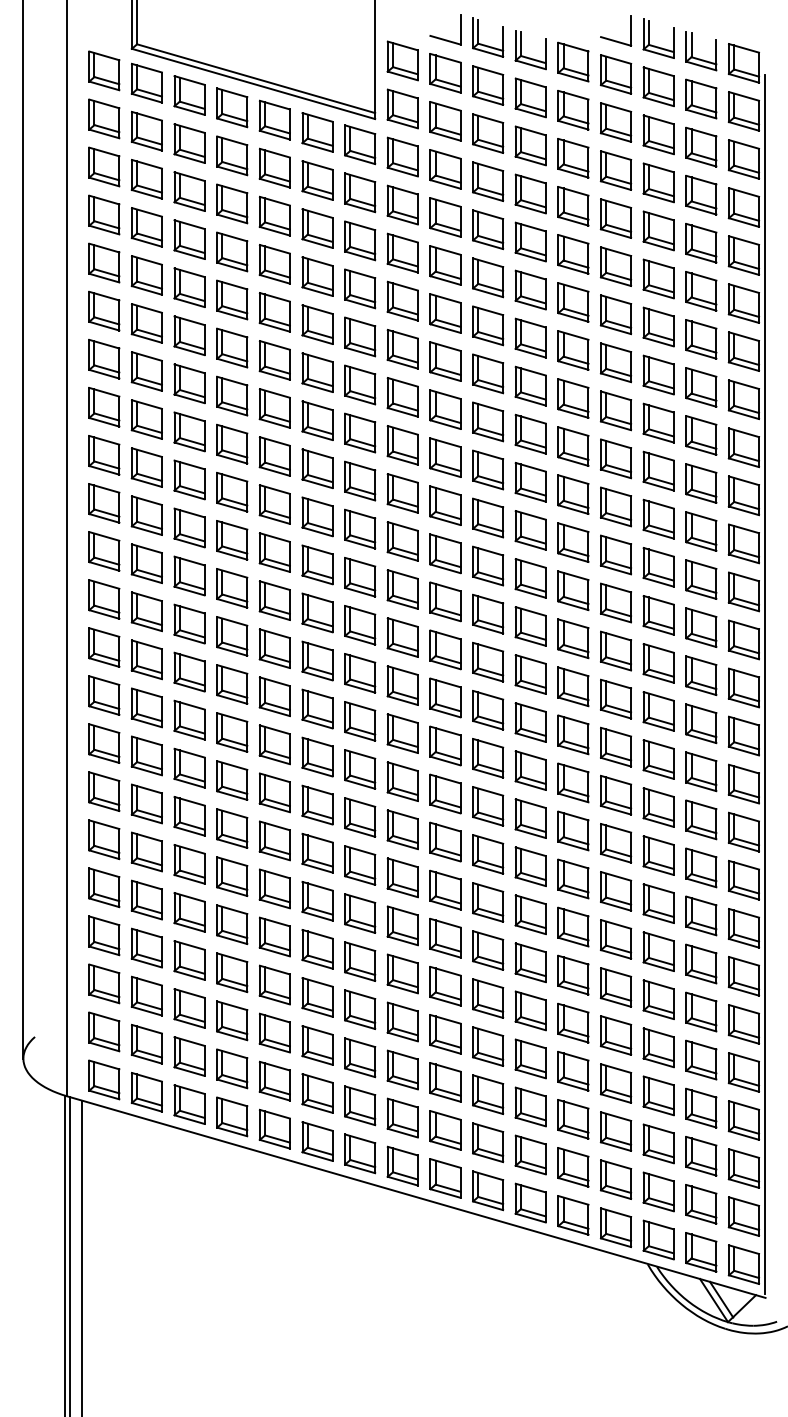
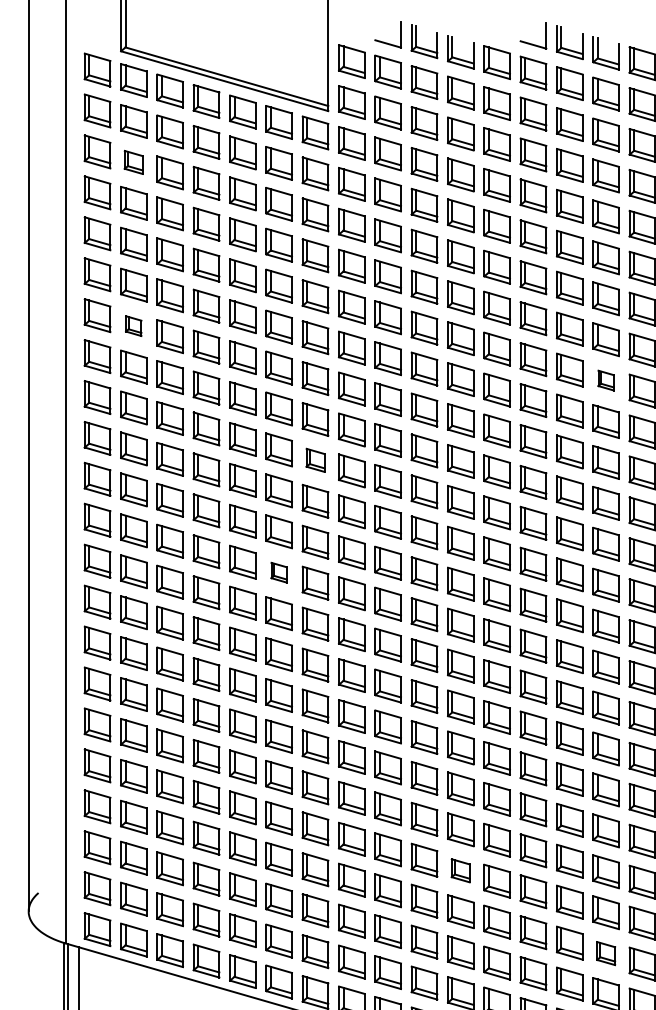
part: (146, 179) -> (133, 162), size x0.7
part: (146, 371) -> (133, 326), size x0.6
part: (701, 435) -> (606, 380), size x0.6
part: (360, 528) -> (315, 459), size x0.7
part: (317, 660) -> (279, 572), size x0.6
part: (530, 1010) -> (460, 870), size x0.7
part: (701, 1107) -> (606, 953), size x0.7

